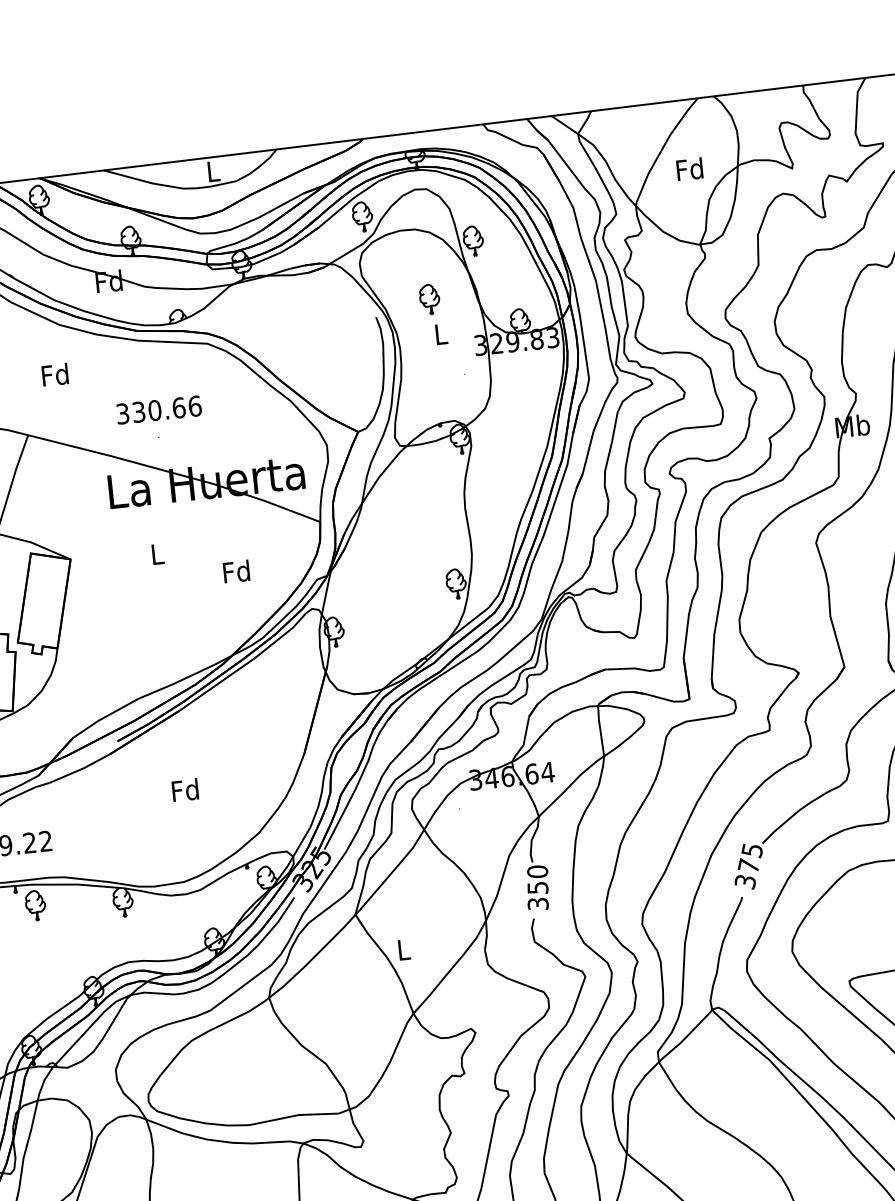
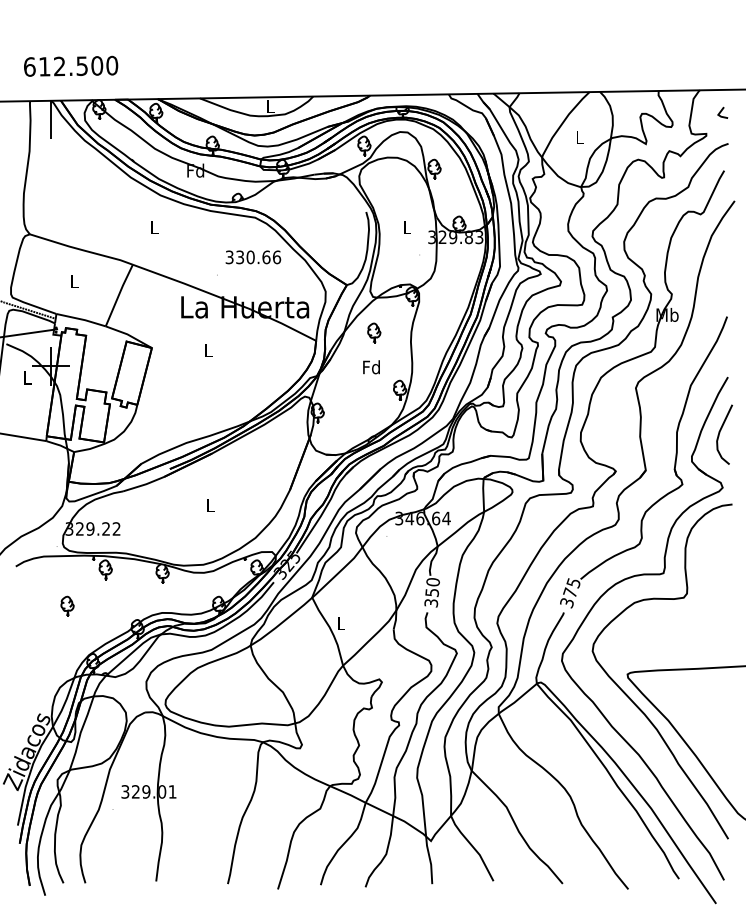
text: (689, 169) -> (579, 137), Fd -> L
part: (430, 298) -> (374, 332), moved
text: (55, 374) -> (154, 227), Fd -> L
text: (159, 410) -> (253, 257), moved
text: (236, 571) -> (371, 367), moved
text: (185, 790) -> (210, 505), Fd -> L

